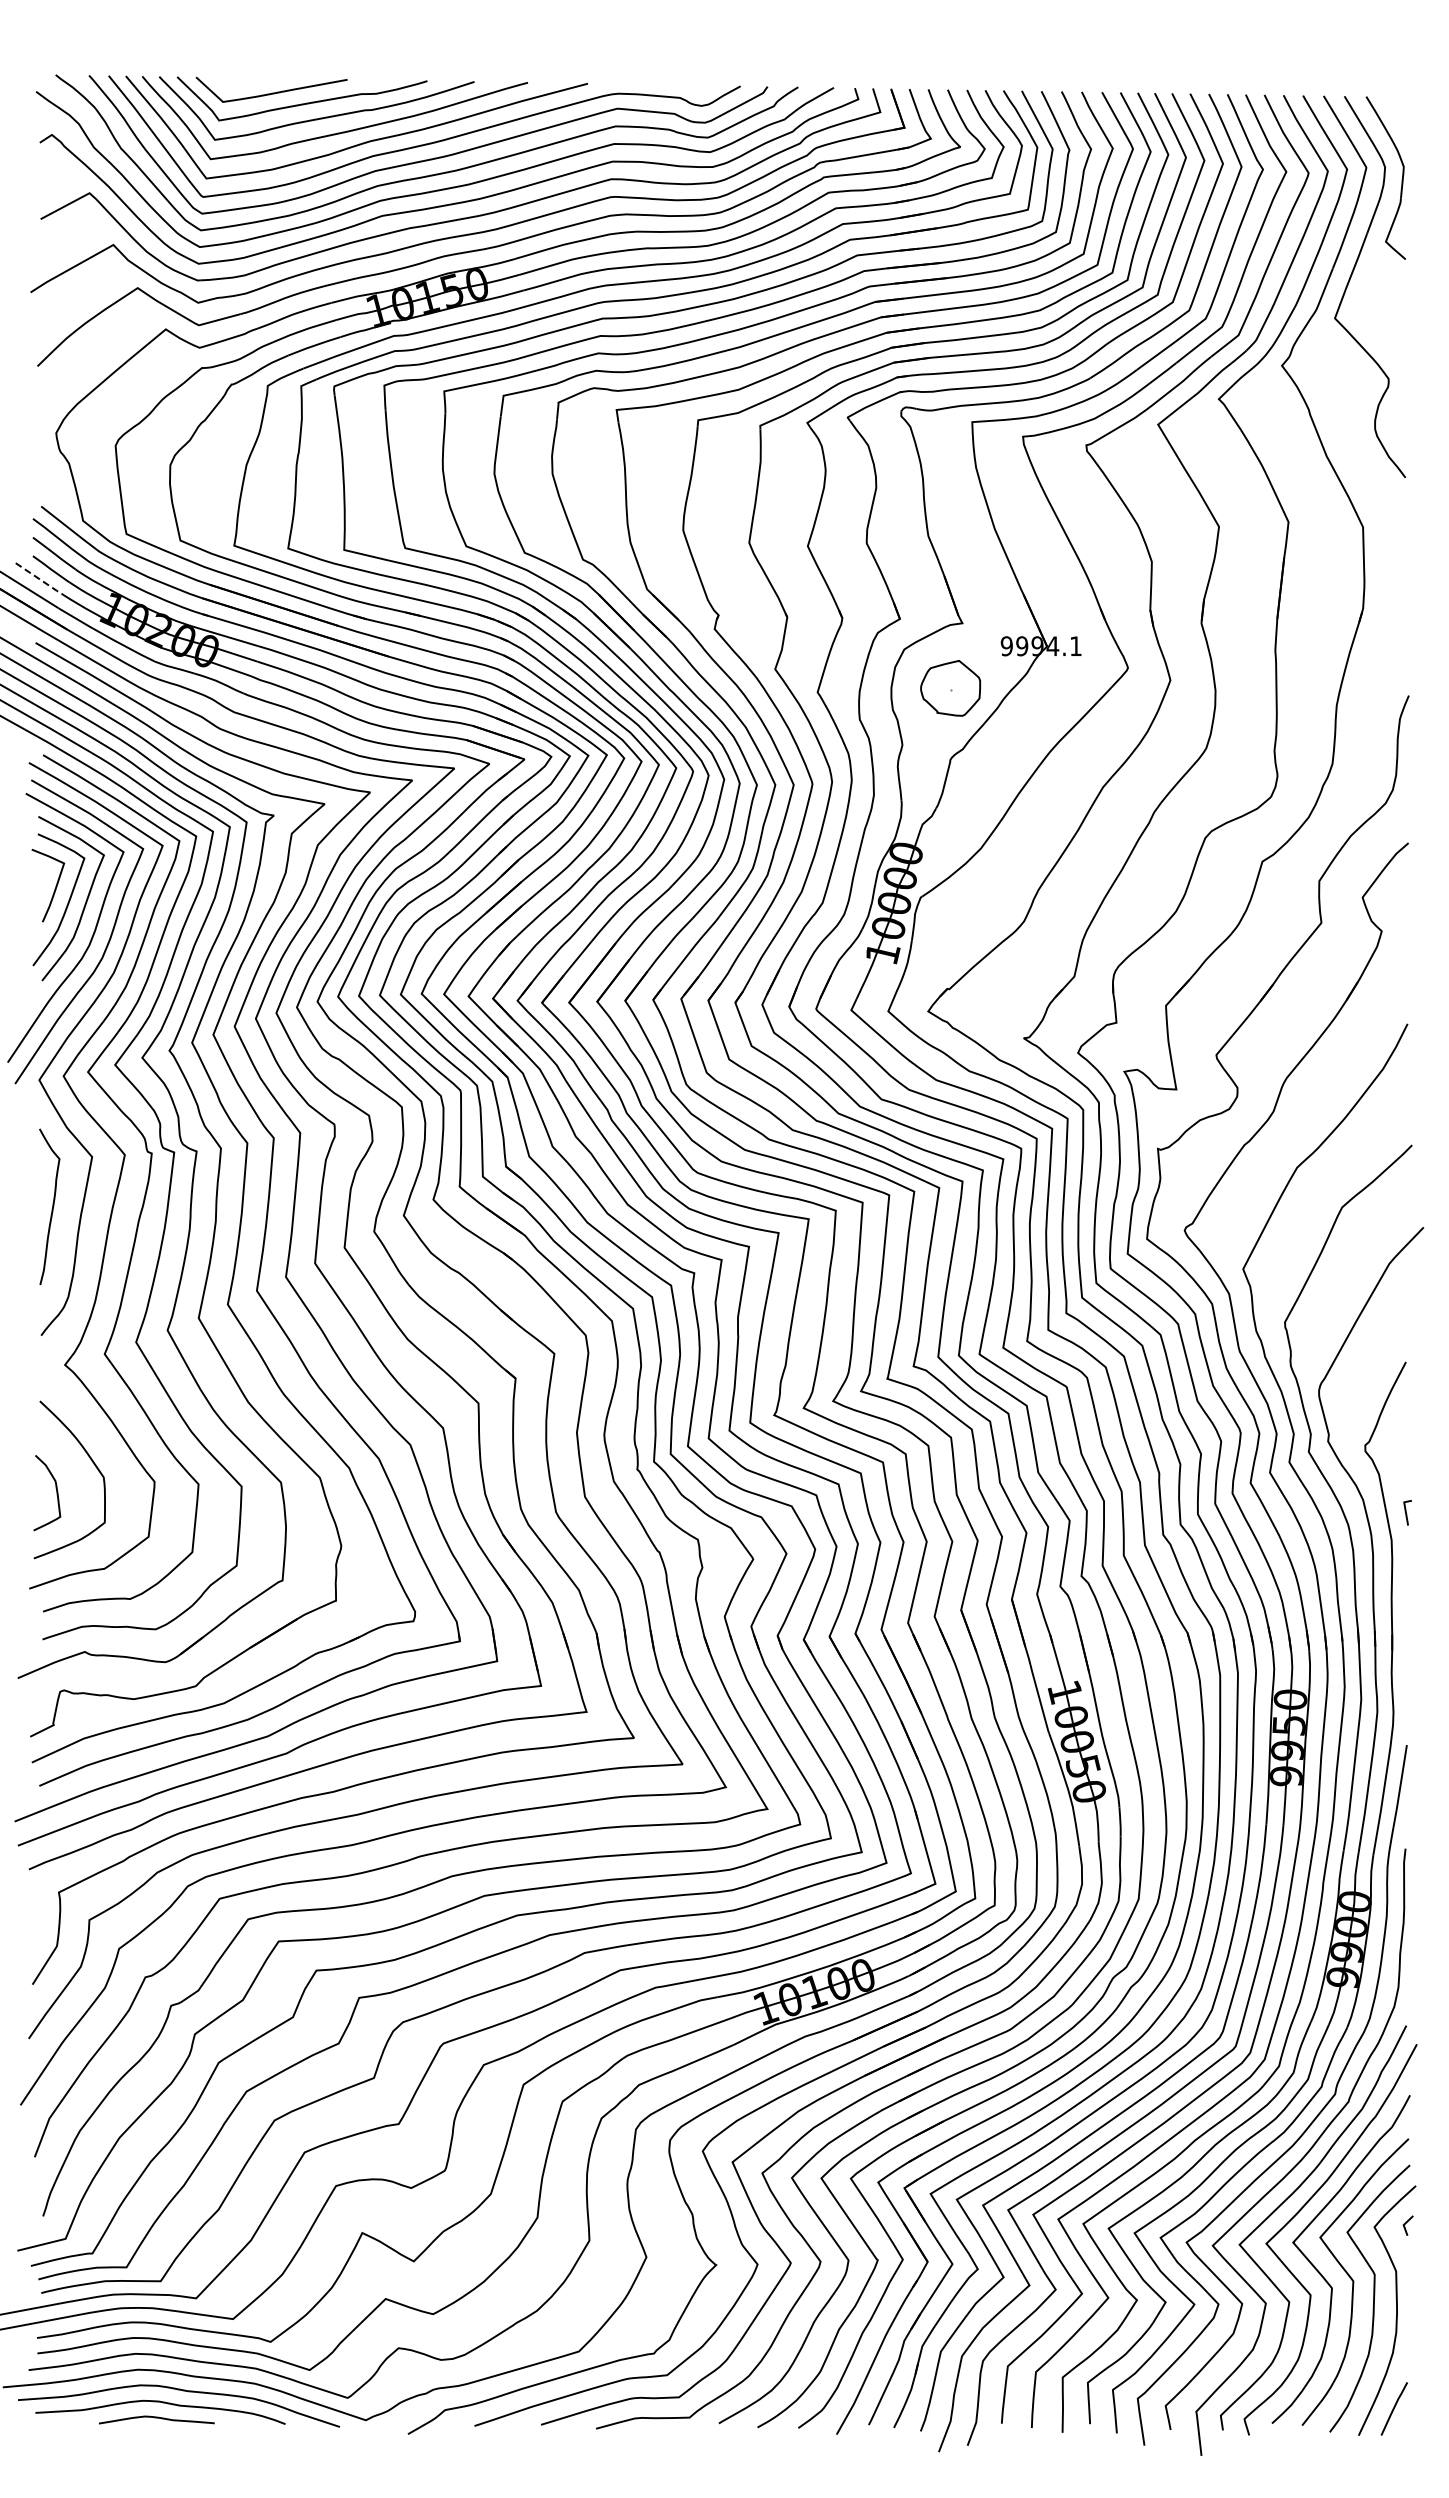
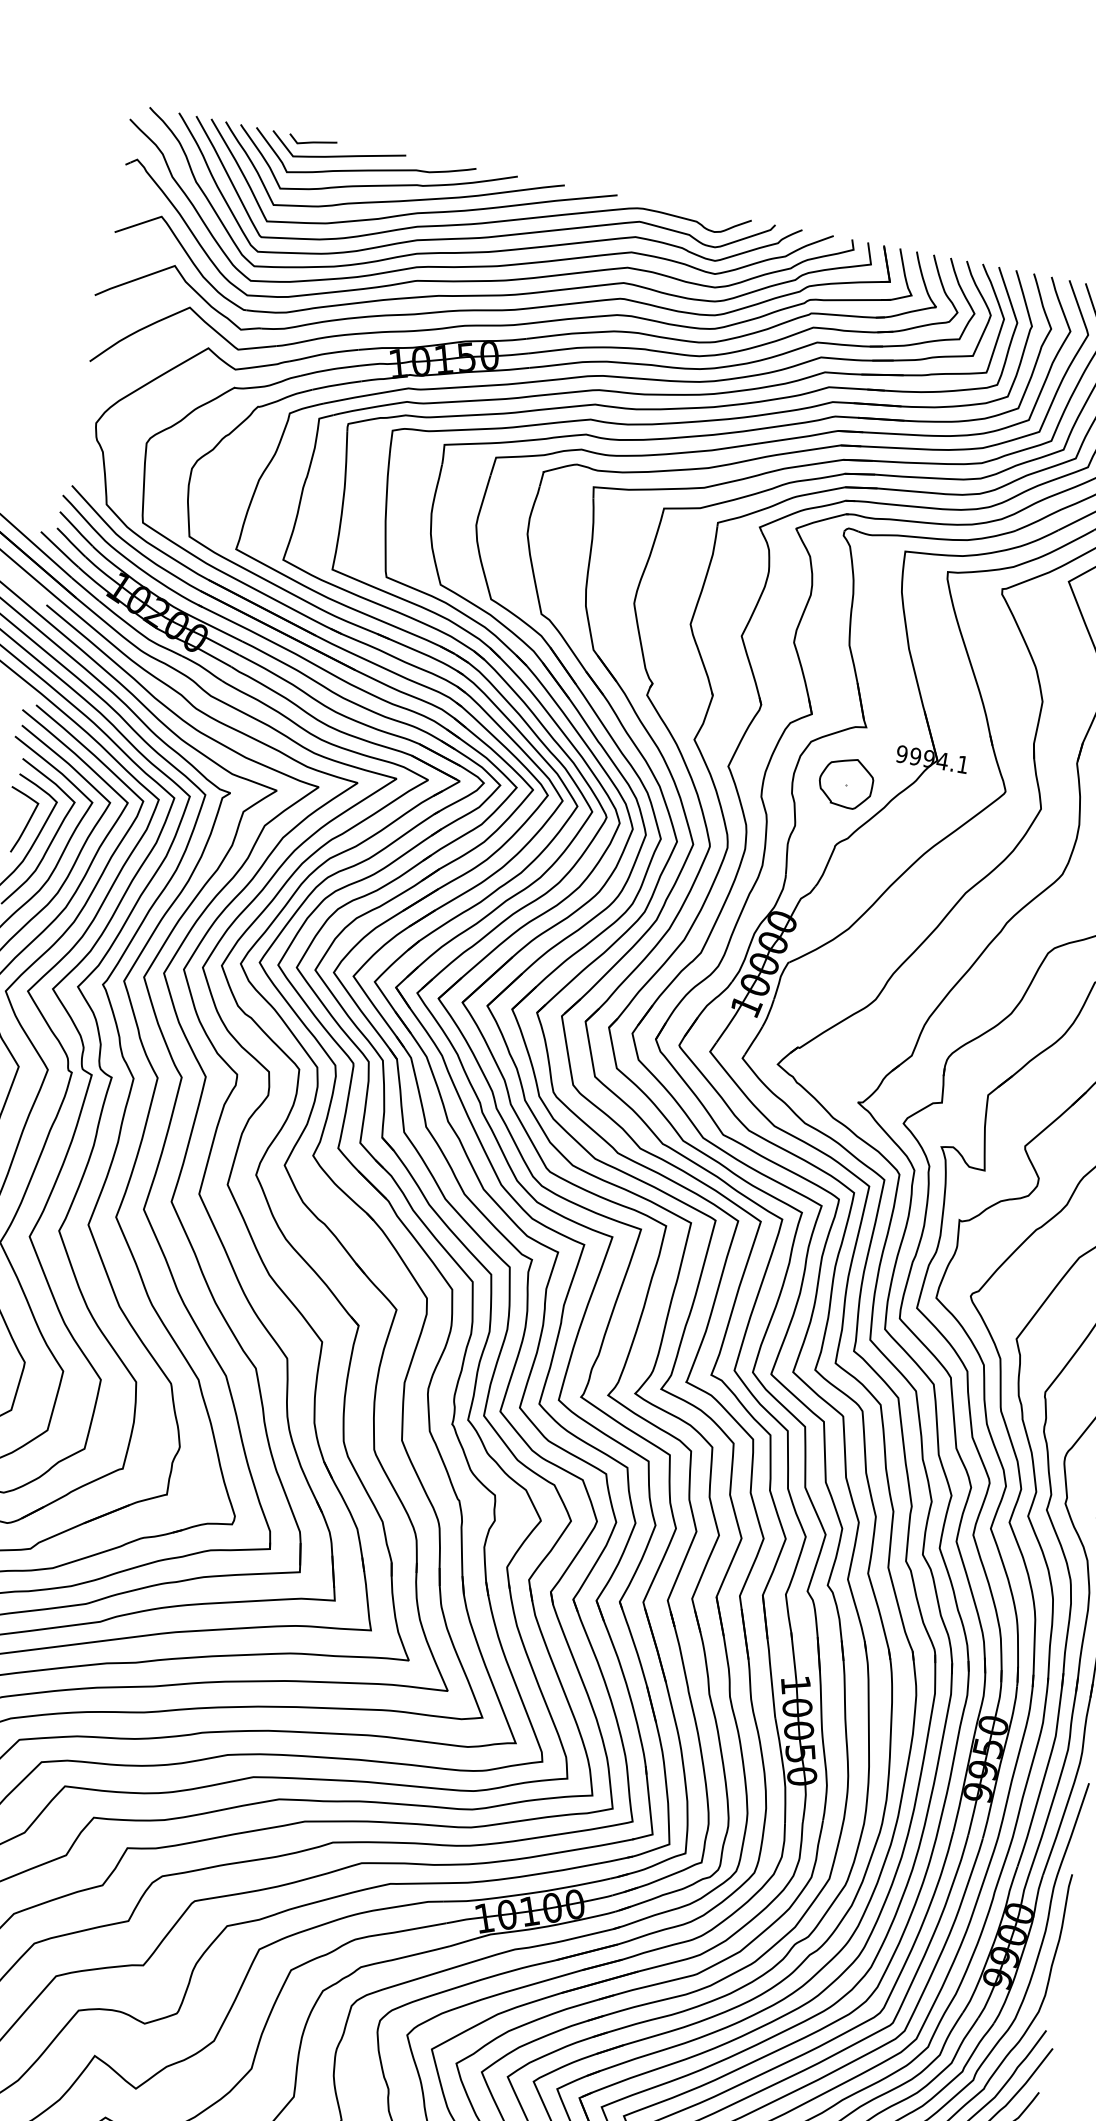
curve: (242, 82) -> (313, 142), added
line: (40, 579) -> (60, 549), dashed -> solid

